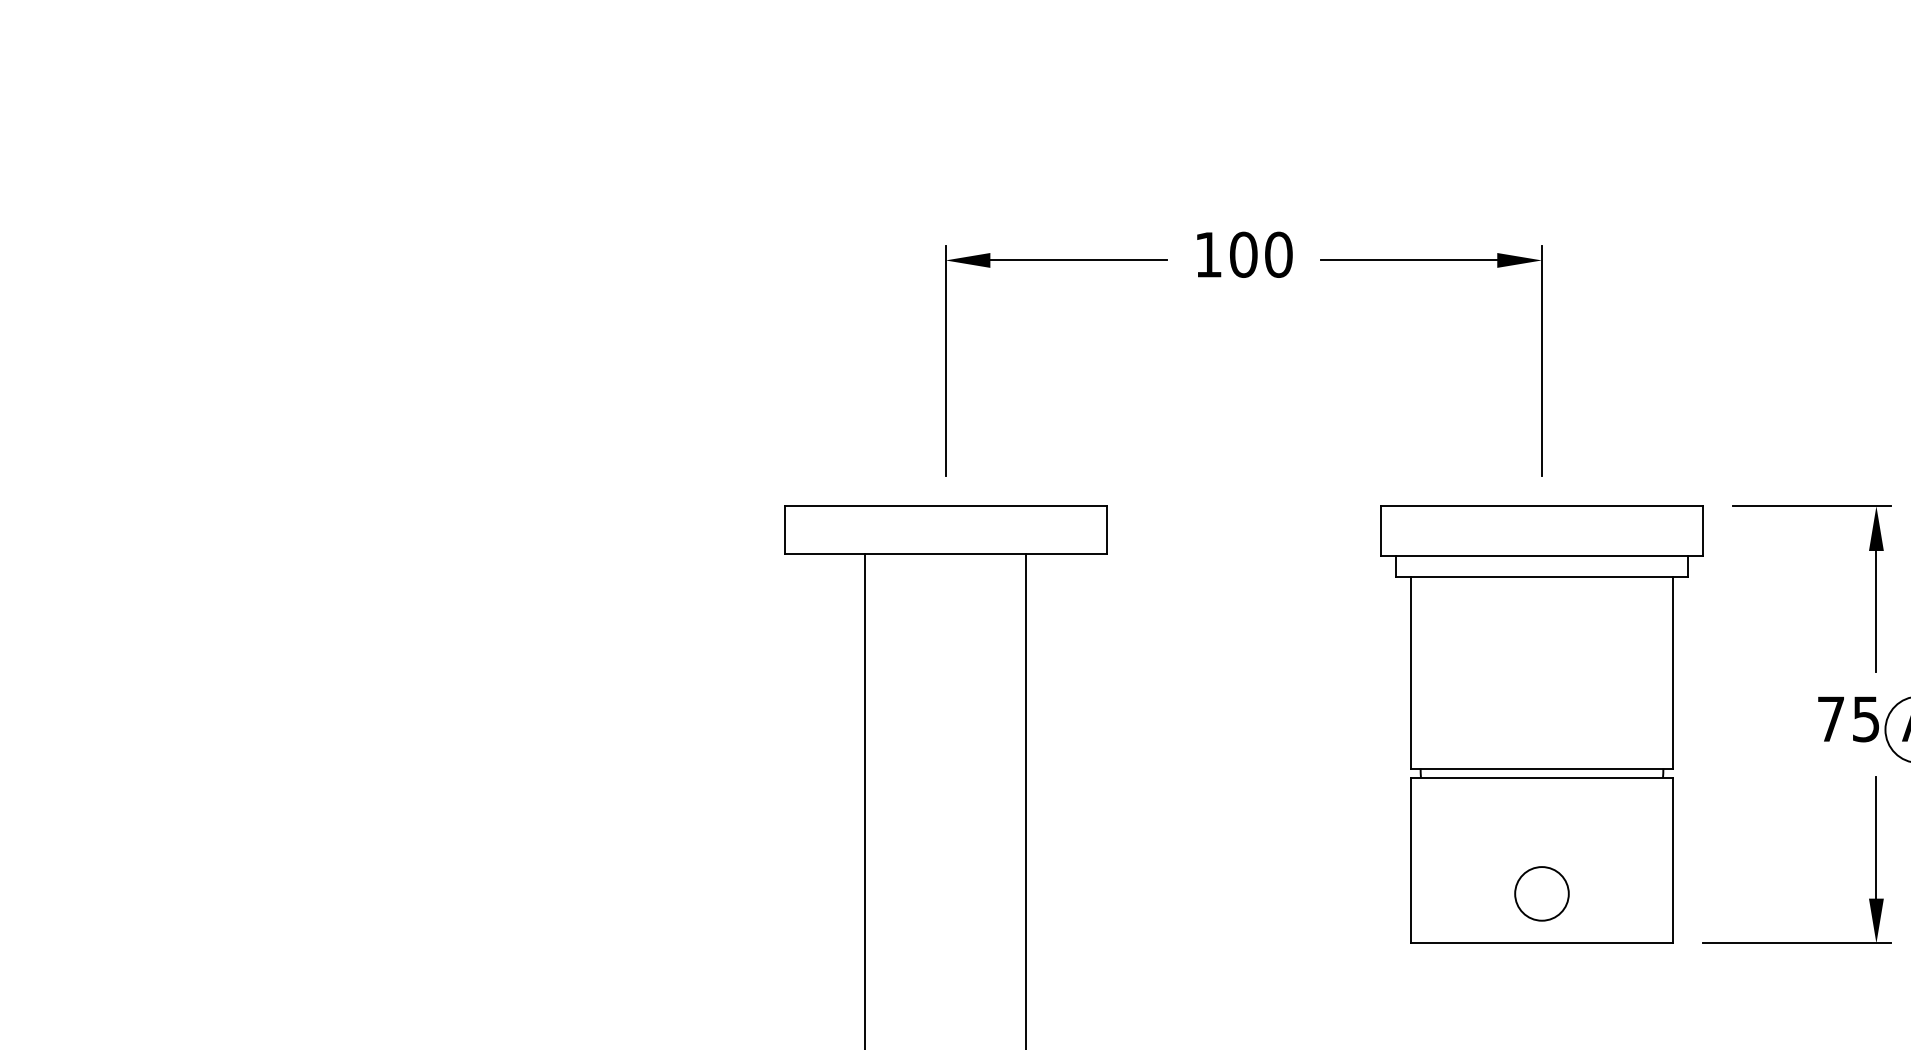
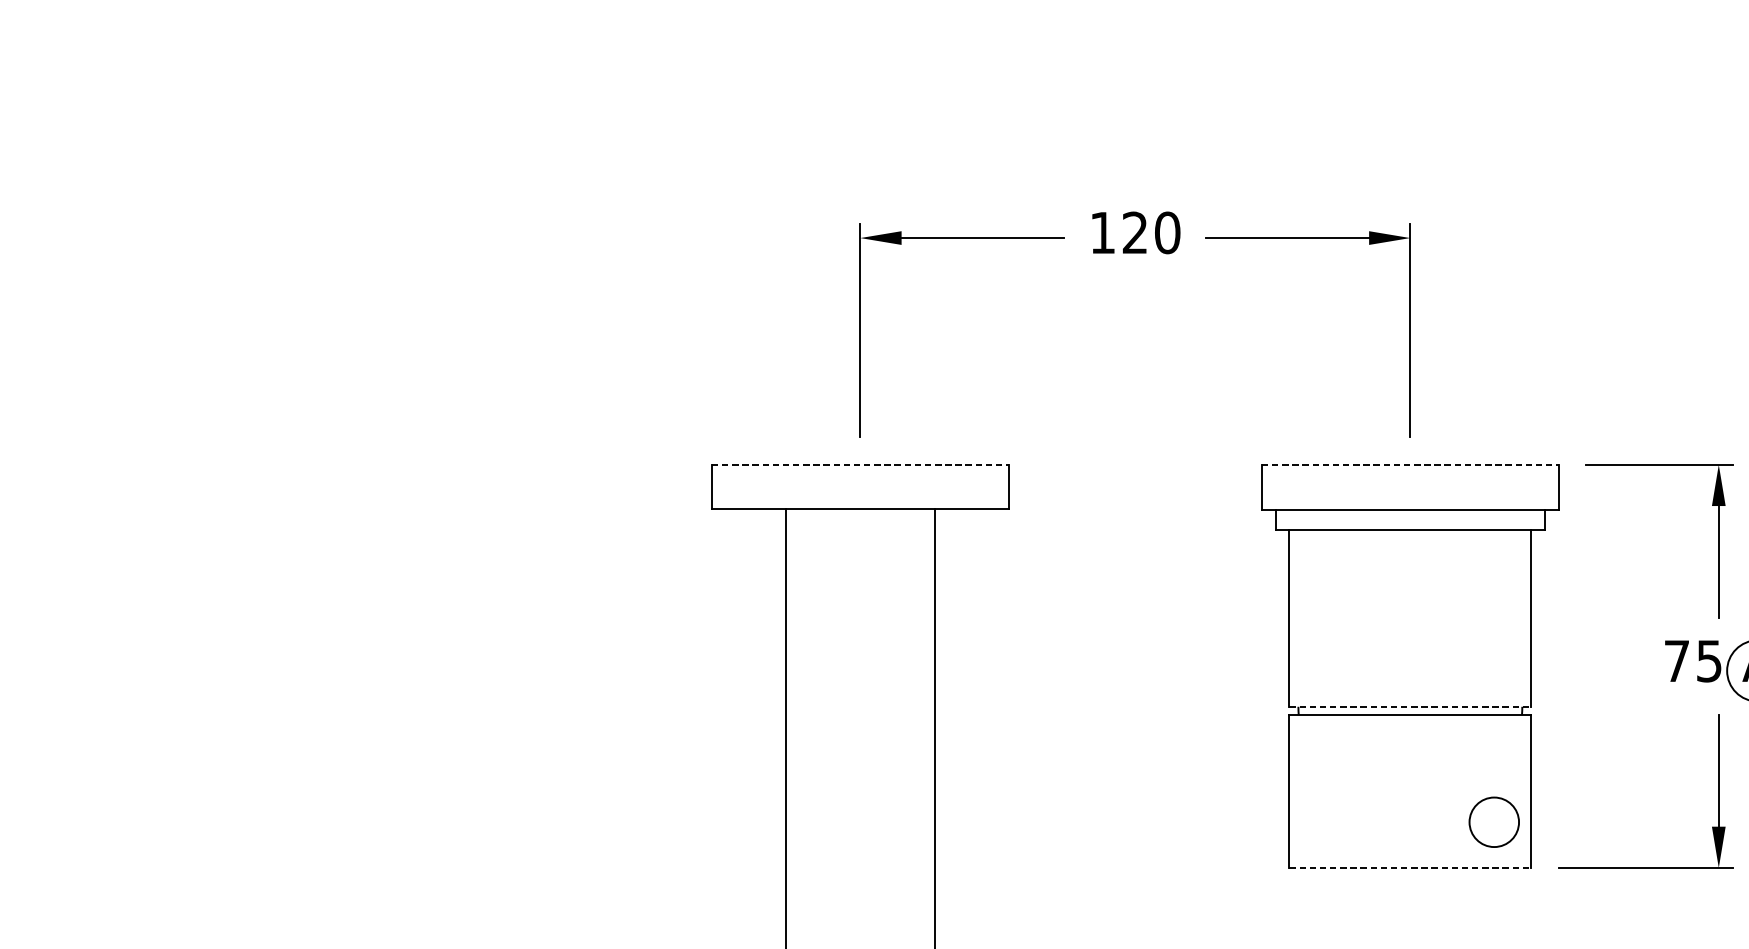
text: (1243, 254) -> (1135, 232), 100 -> 120
line: (946, 506) -> (861, 465), solid -> dashed
line: (1542, 506) -> (1410, 465), solid -> dashed
line: (1542, 768) -> (1410, 706), solid -> dashed
circle: (1541, 893) -> (1493, 821), moved
line: (1542, 943) -> (1410, 868), solid -> dashed

